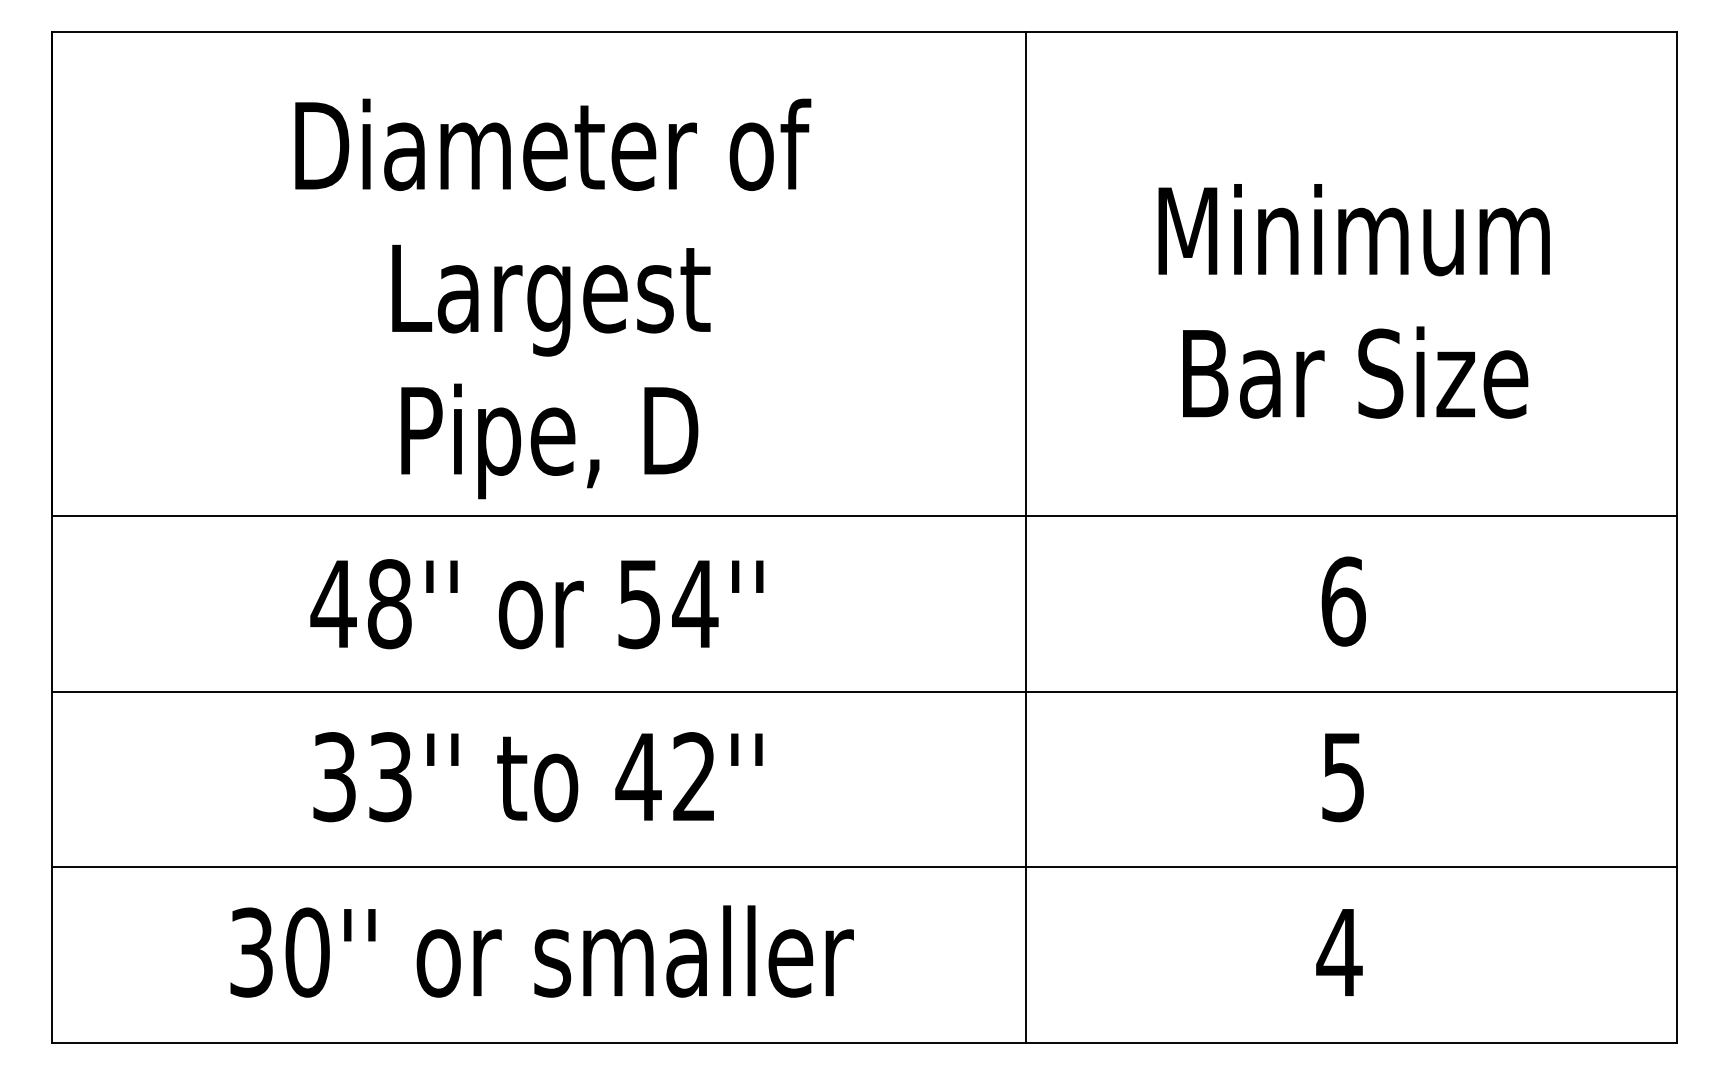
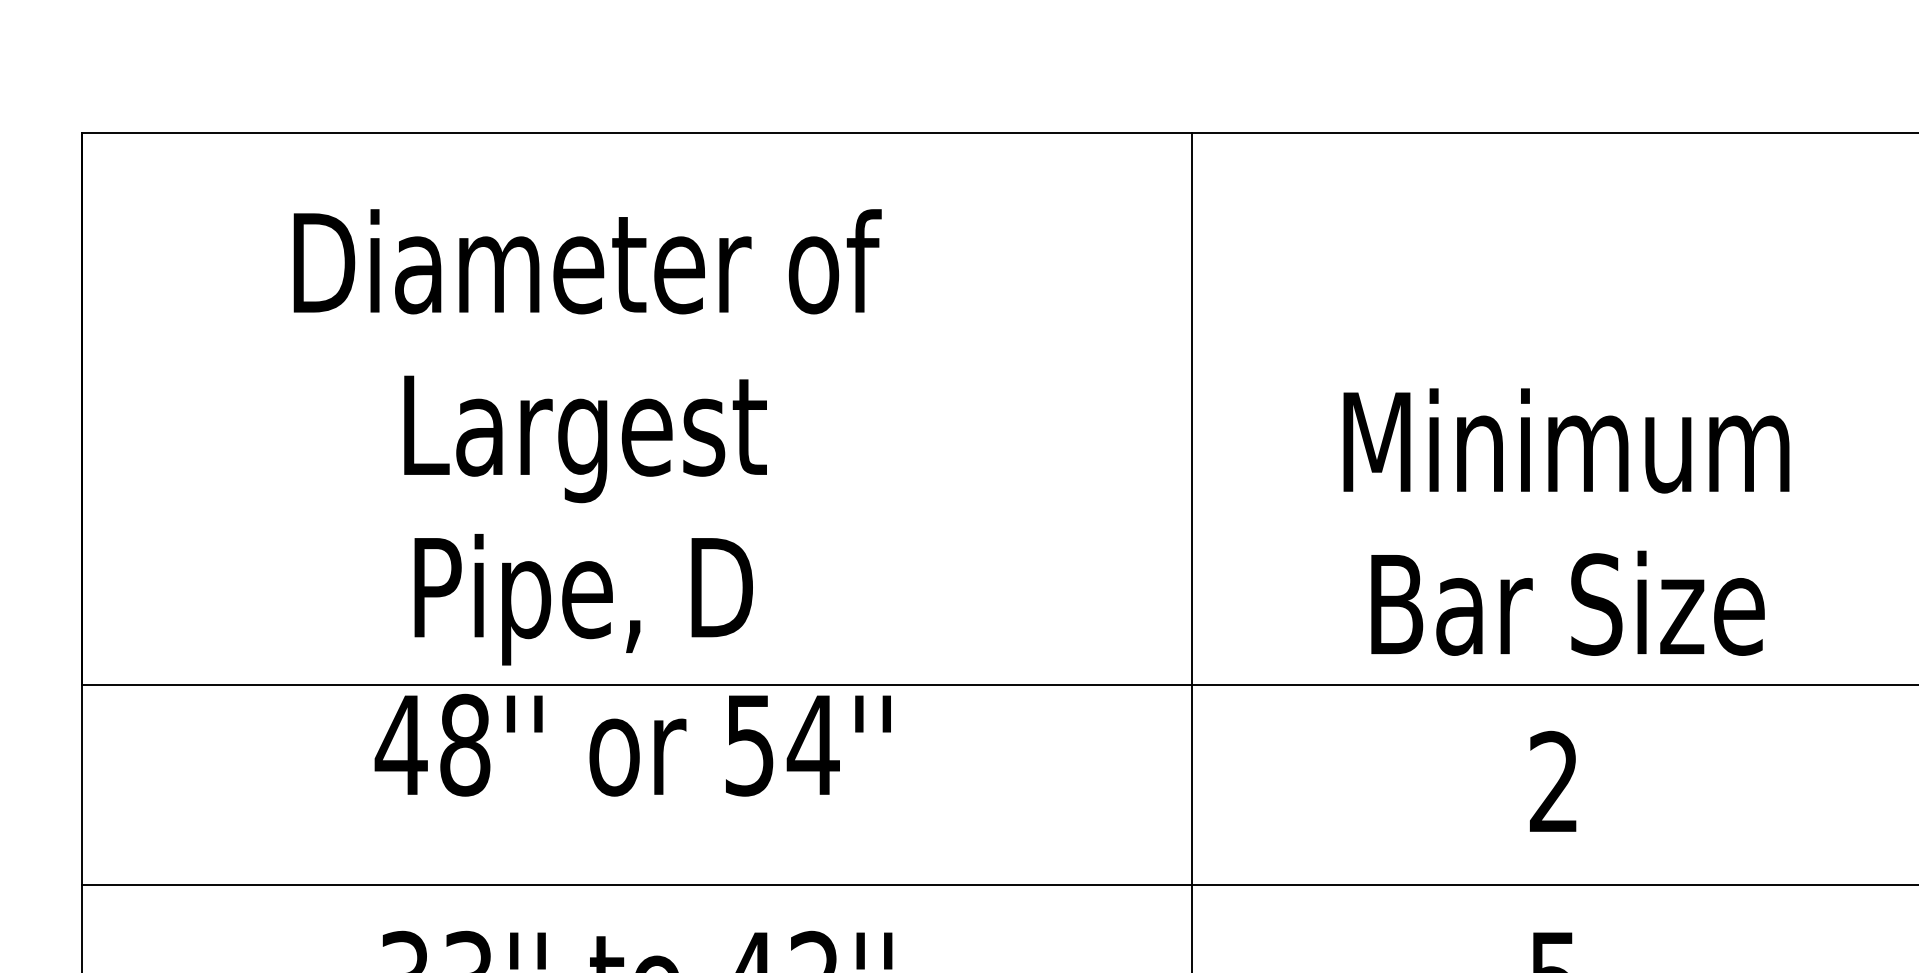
text: (553, 298) -> (588, 436), moved
text: (1353, 301) -> (1565, 522), moved
text: (1343, 601) -> (1554, 782), 6 -> 2
text: (536, 604) -> (632, 745), moved

